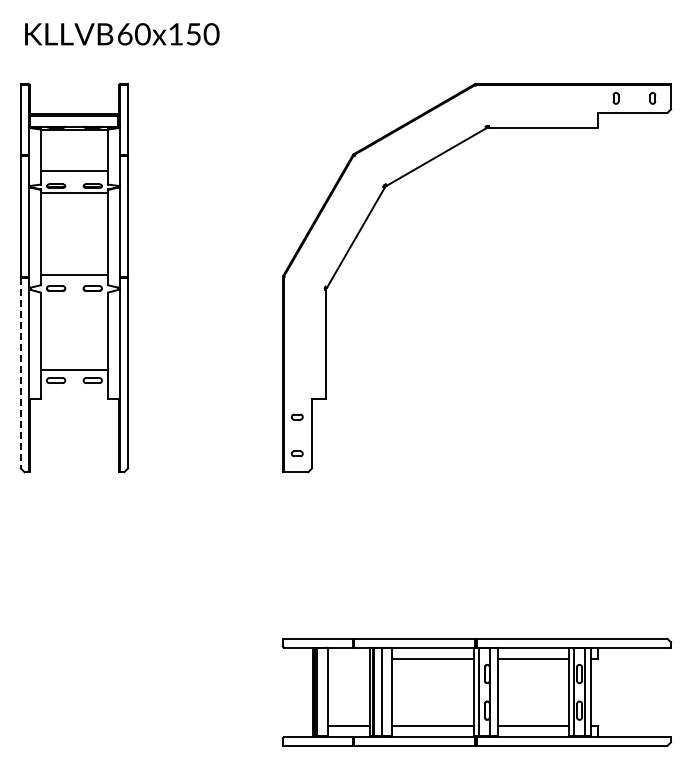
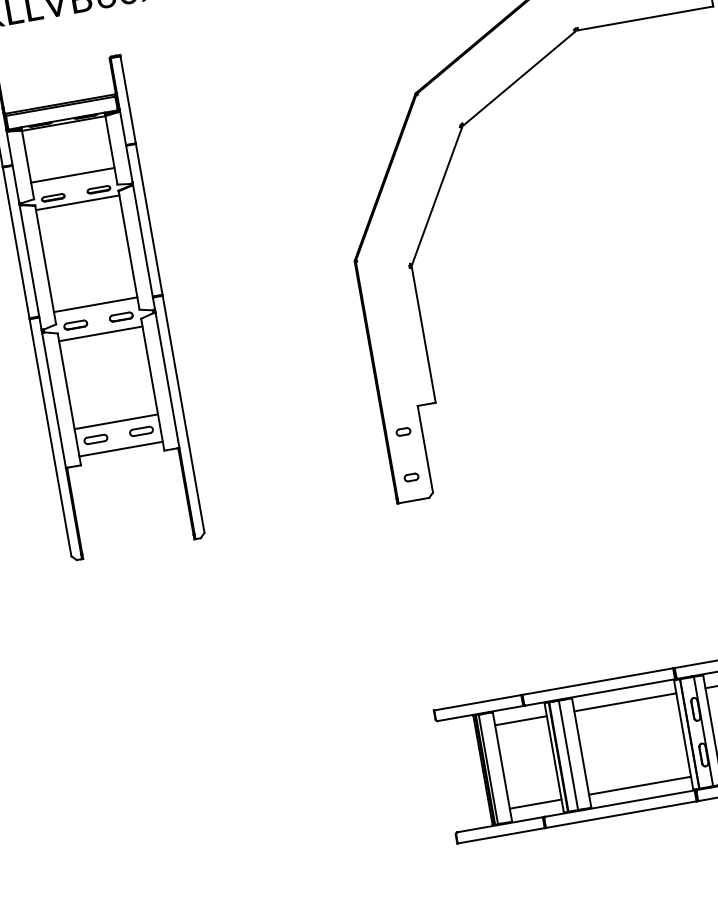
line: (74, 298) -> (100, 333), added
line: (20, 373) -> (50, 438), dashed -> solid
line: (74, 391) -> (121, 448), added
line: (349, 658) -> (521, 720), added

